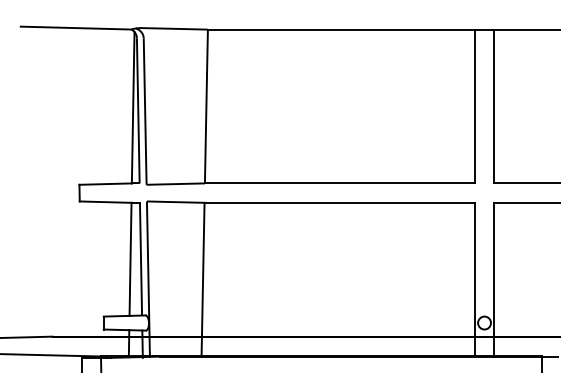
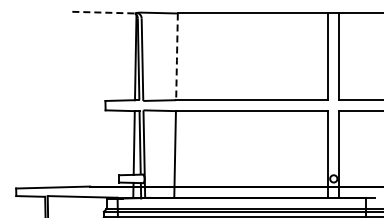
line: (77, 27) -> (104, 12), solid -> dashed
line: (205, 107) -> (176, 57), solid -> dashed

